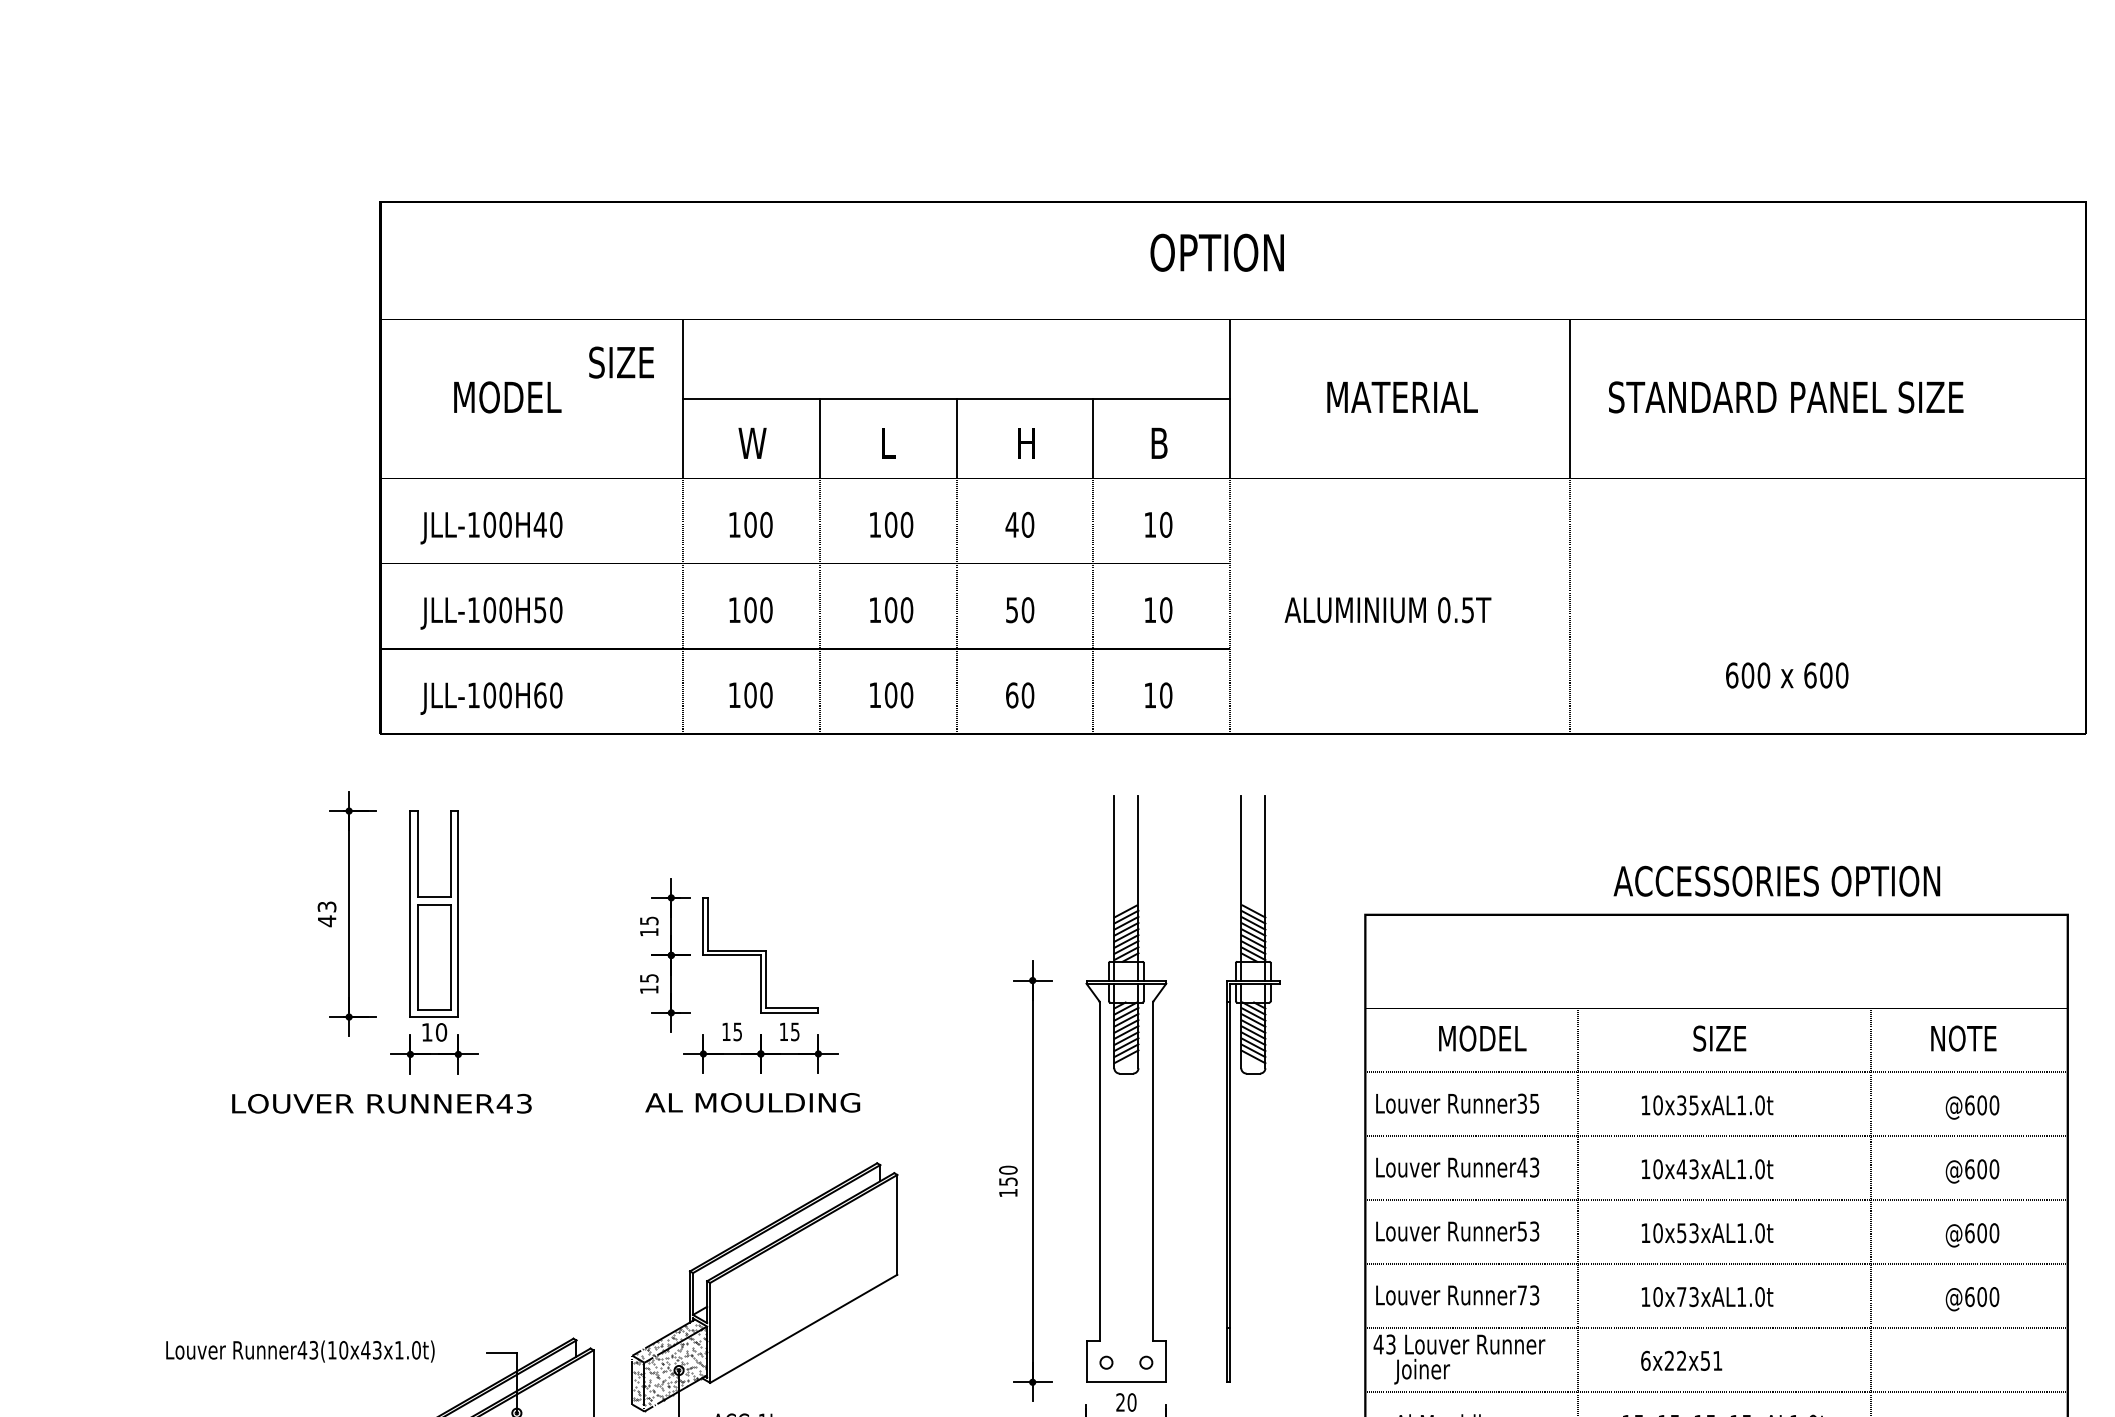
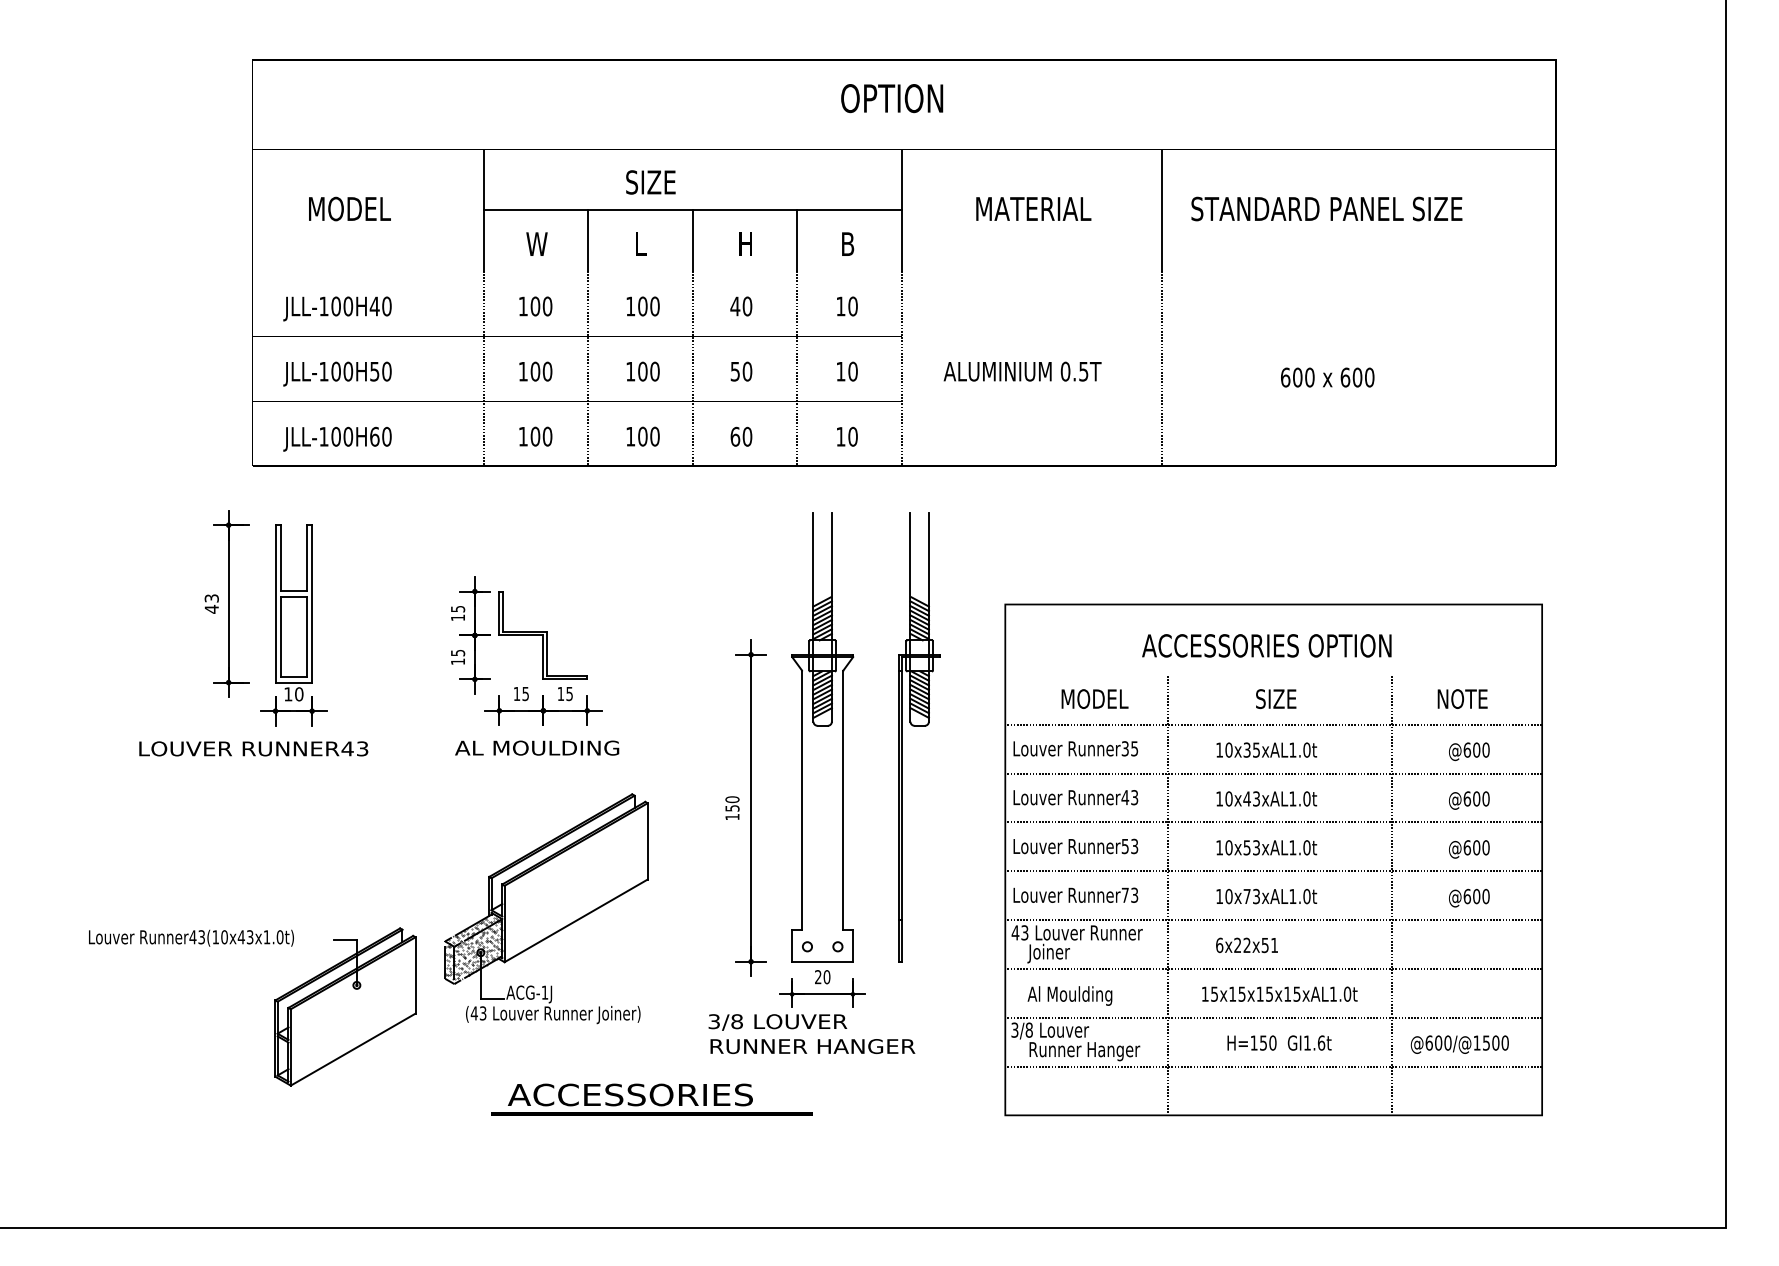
text: (621, 362) -> (650, 182), moved
text: (1786, 675) -> (1327, 377), moved
text: (1776, 880) -> (1266, 645), moved

